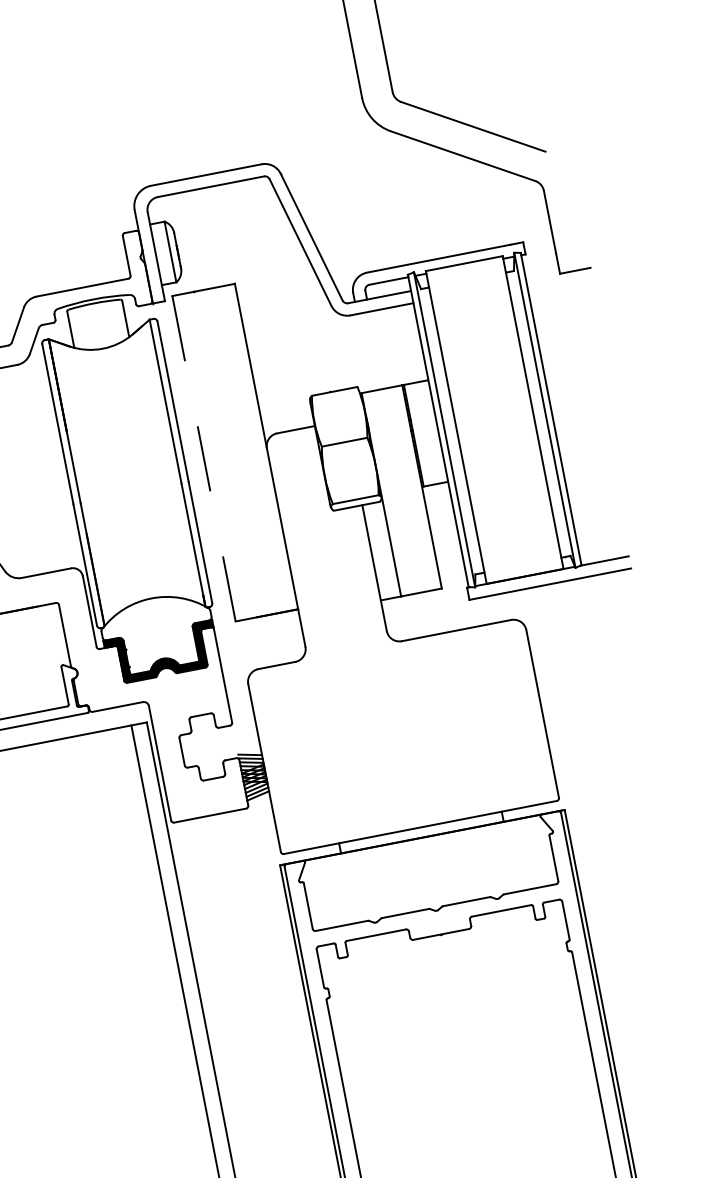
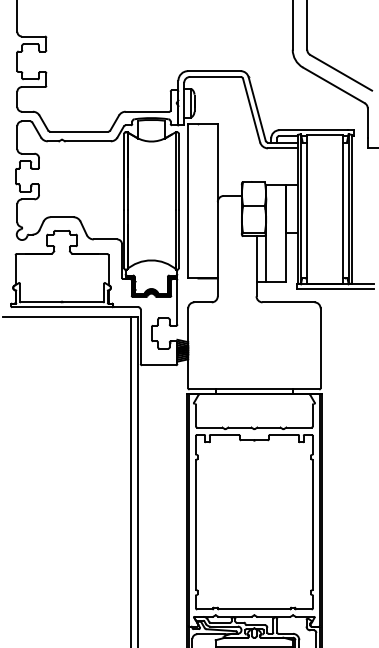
line: (204, 457) -> (188, 200), dashed -> solid

